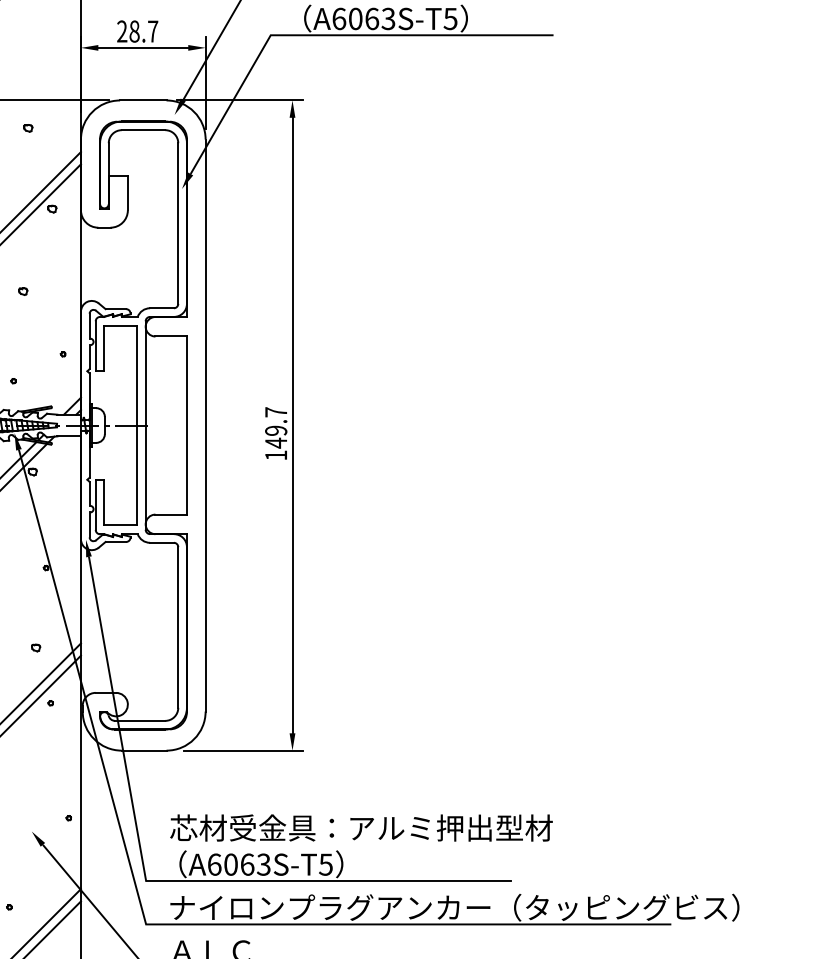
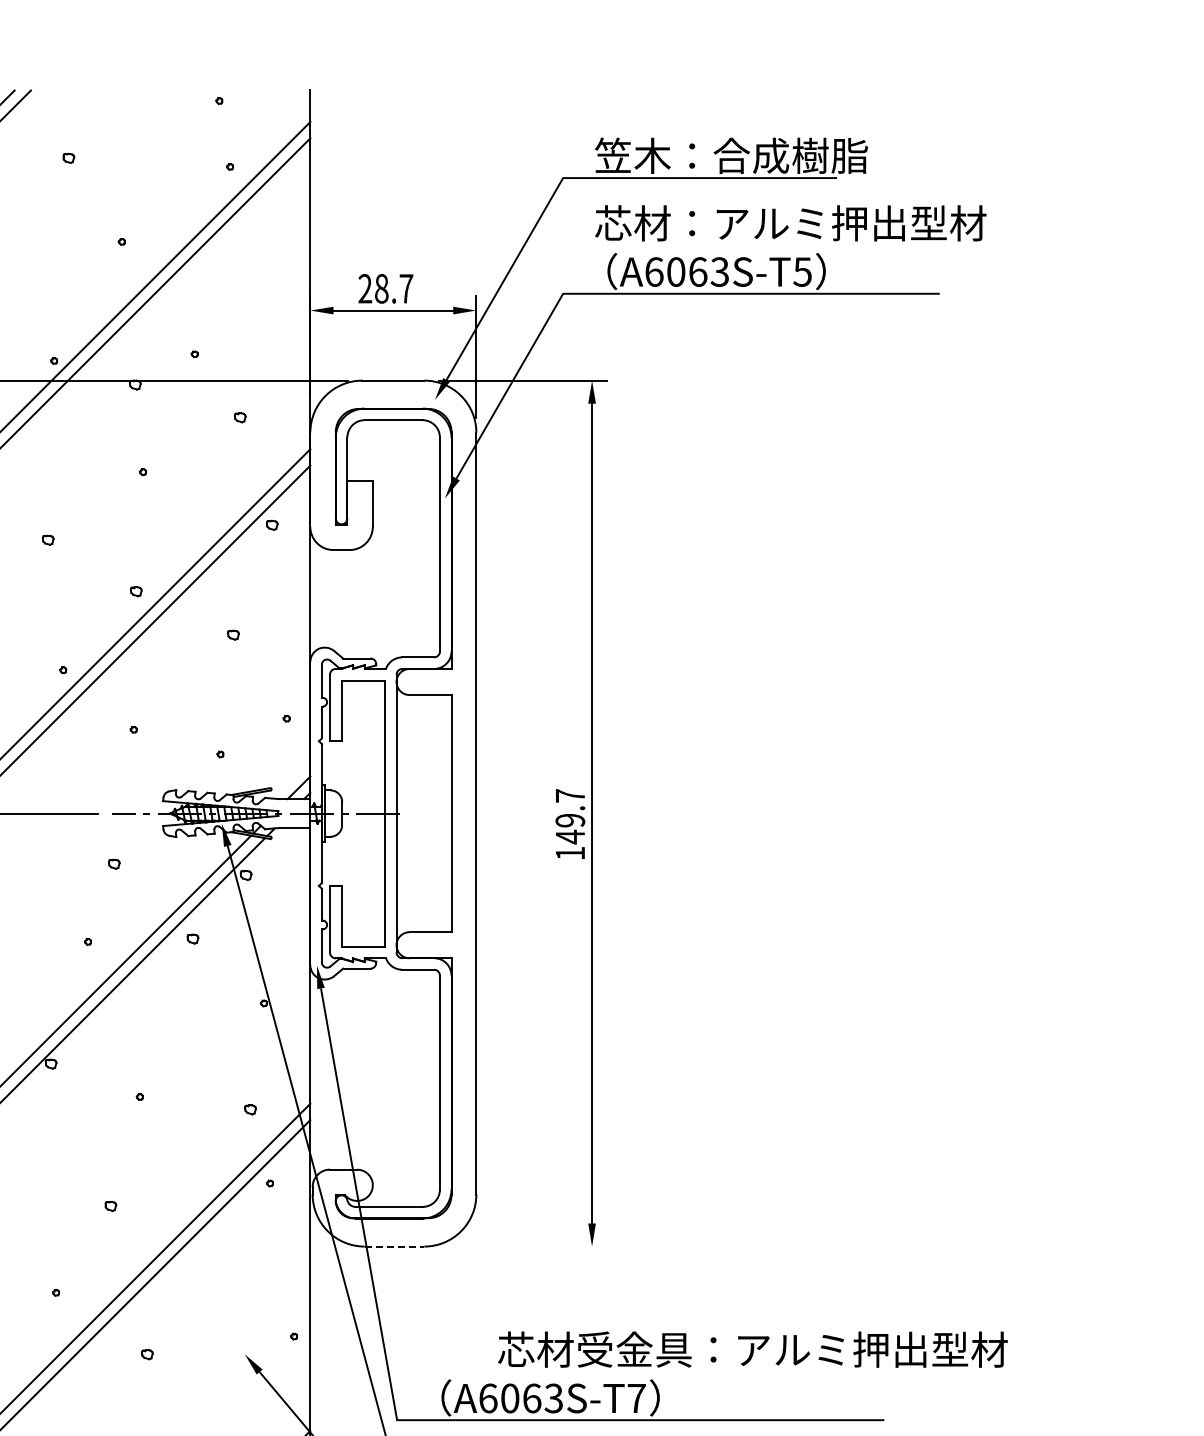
line: (144, 750) -> (394, 1246), solid -> dashed
line: (244, 750) -> (527, 1246), removed
text: (361, 827) -> (752, 1349), moved
text: (325, 864) -> (636, 1398), A6063S-T5 -> A6063S-T7

